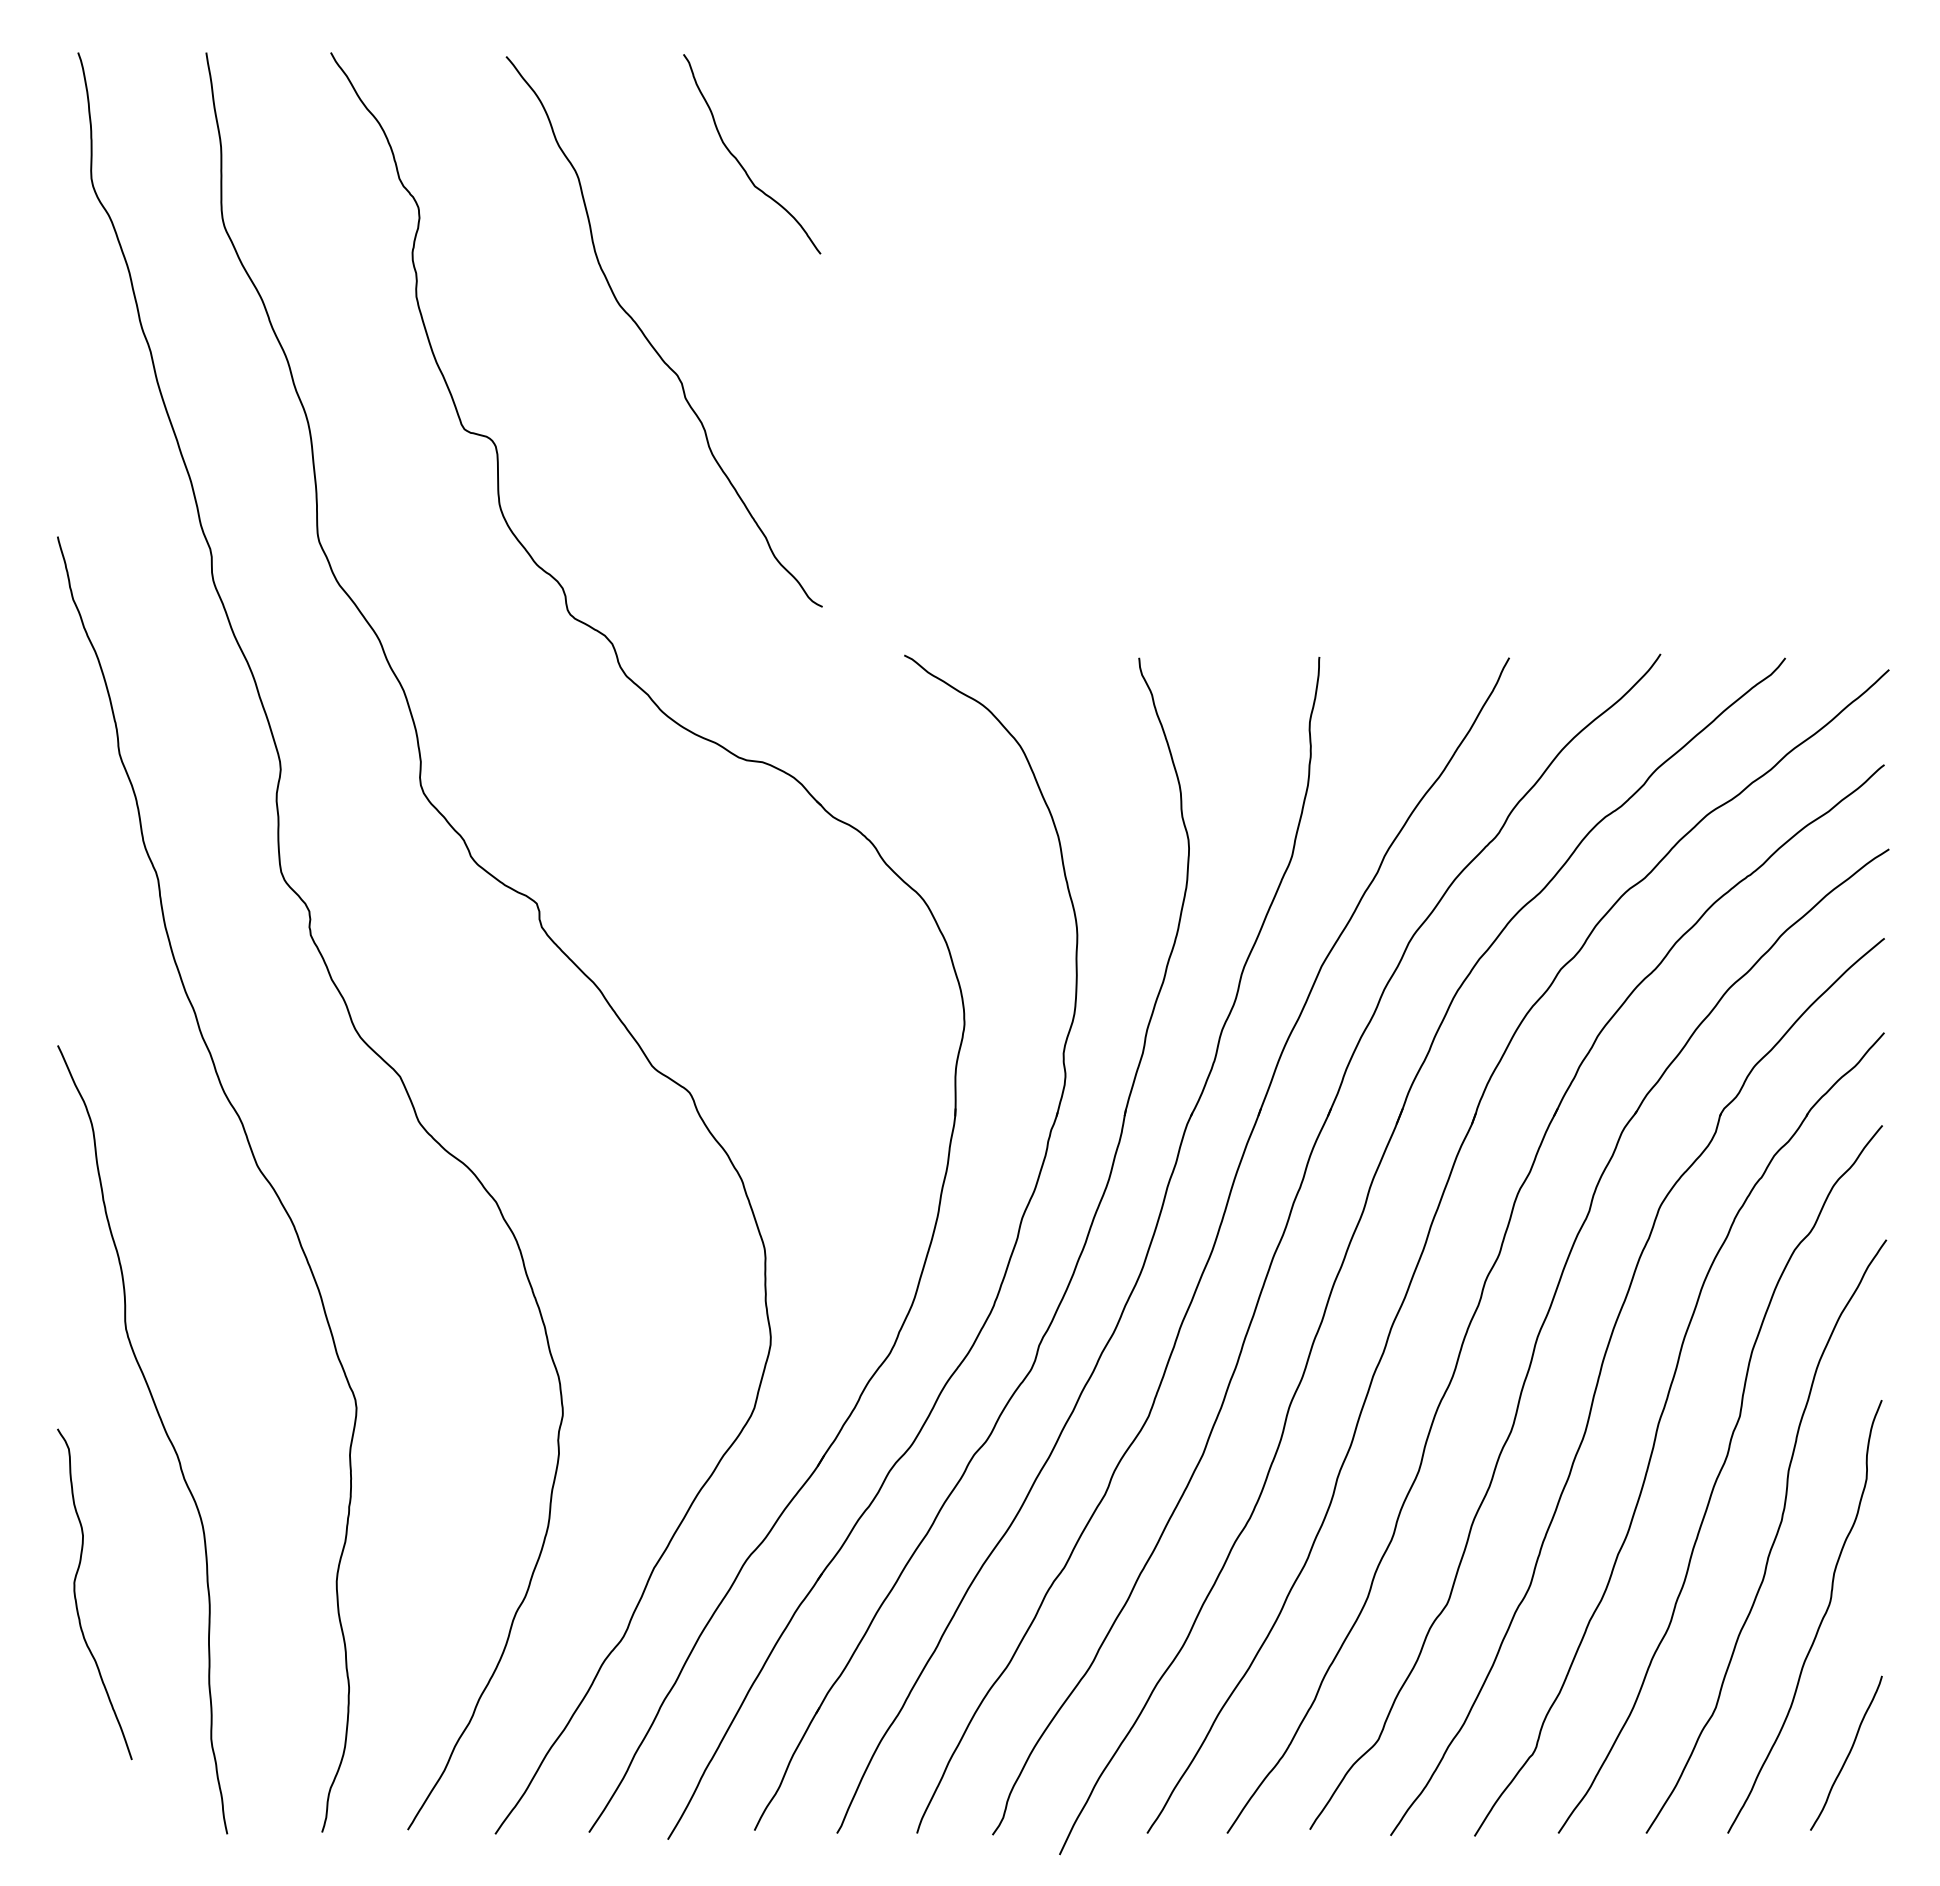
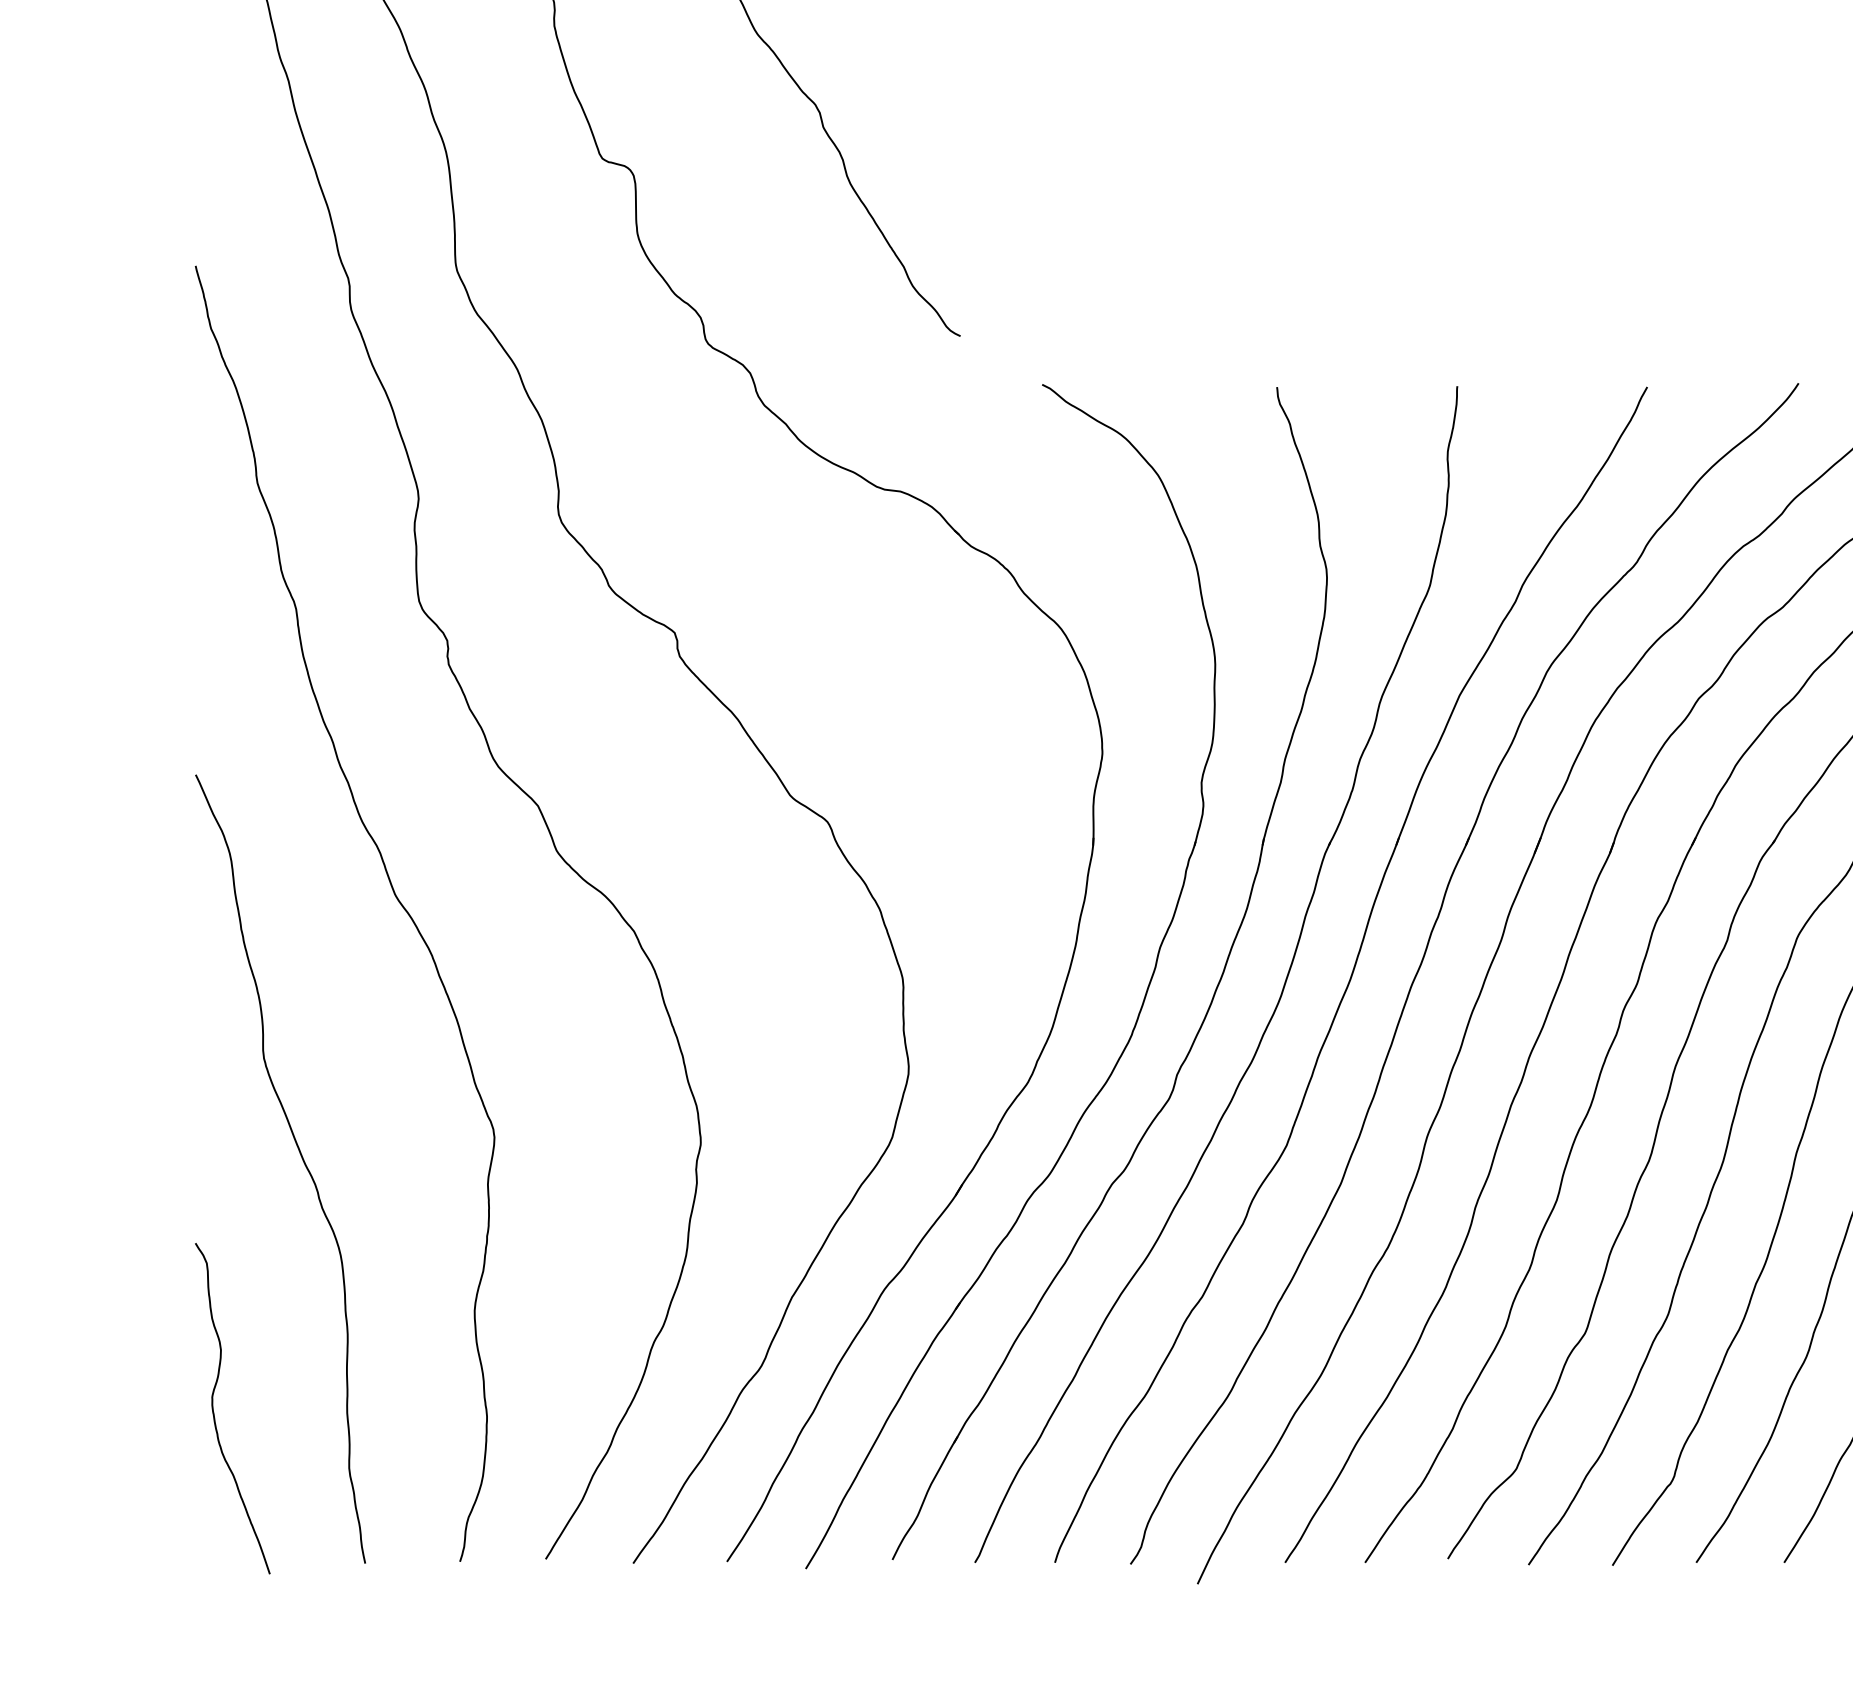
curve: (76, 1597) -> (214, 1411), moved

